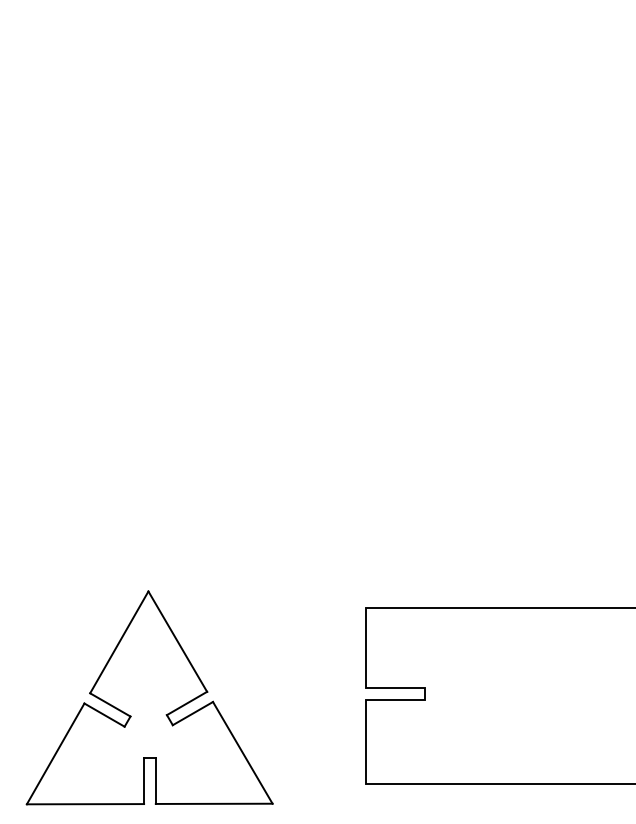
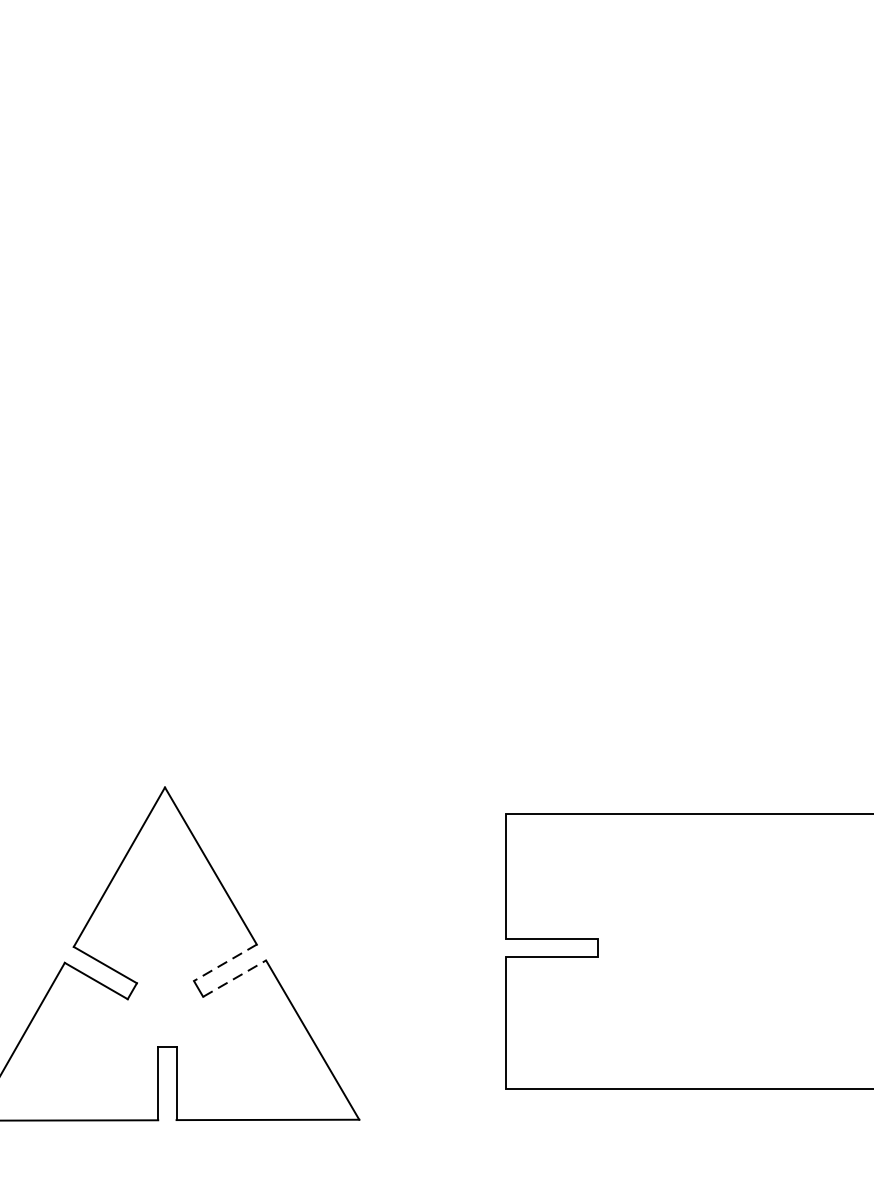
line: (186, 703) -> (224, 962), solid -> dashed
line: (193, 713) -> (235, 978), solid -> dashed

